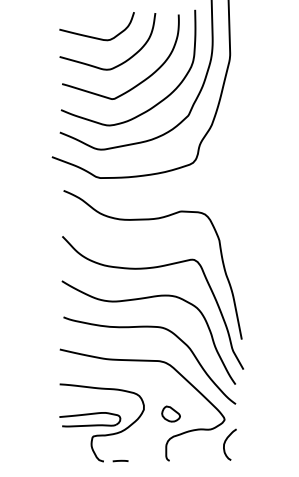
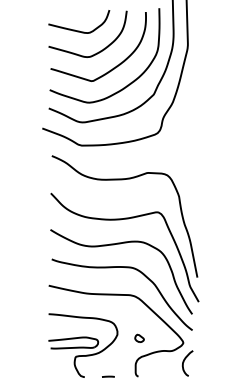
part: (170, 414) -> (139, 338), size x0.6
line: (120, 460) -> (108, 376), moved

